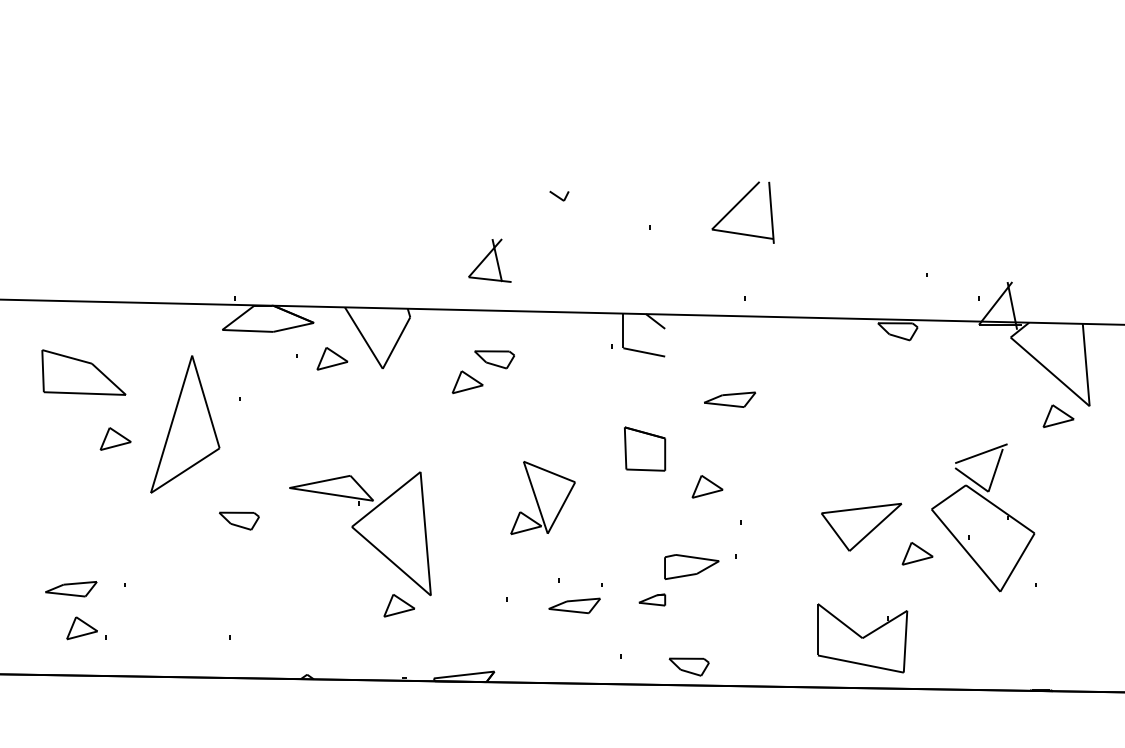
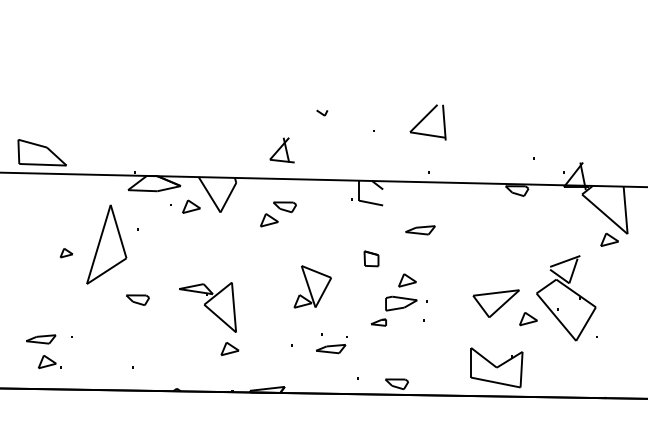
part: (82, 372) -> (41, 152), moved
part: (115, 439) -> (66, 253), size x0.7
part: (644, 448) -> (371, 258), size x0.6
part: (360, 533) -> (207, 307), size x0.7
part: (677, 578) -> (393, 310), moved

